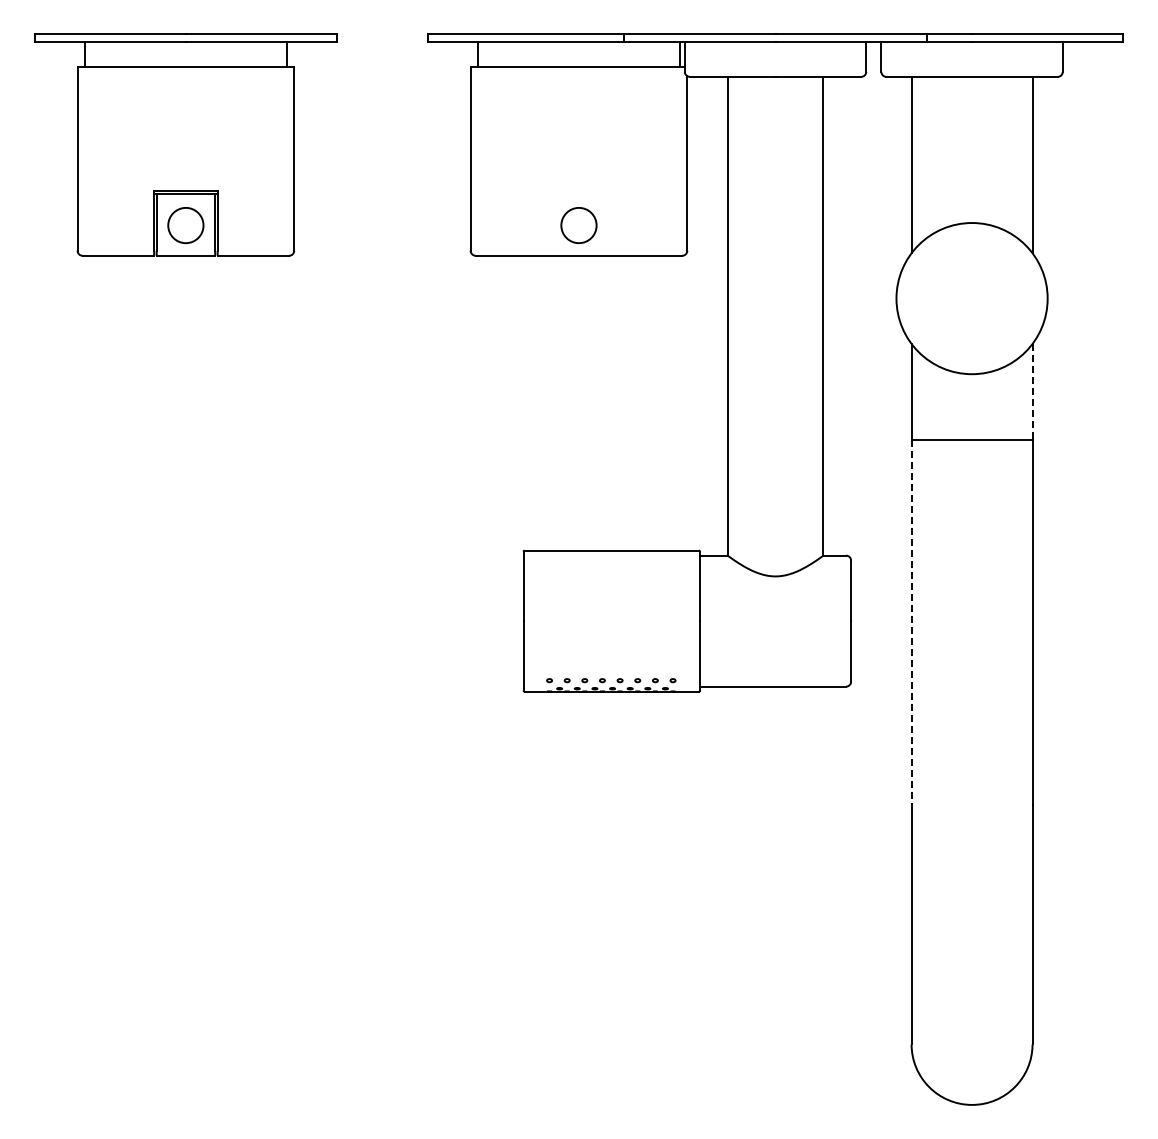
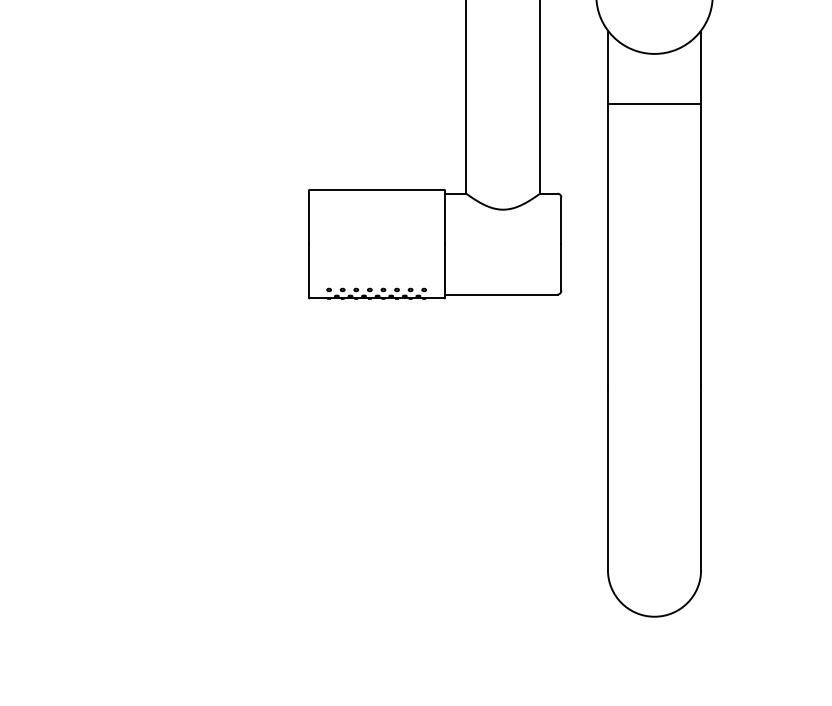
line: (1032, 391) -> (701, 67), dashed -> solid
line: (911, 622) -> (607, 245), dashed -> solid

